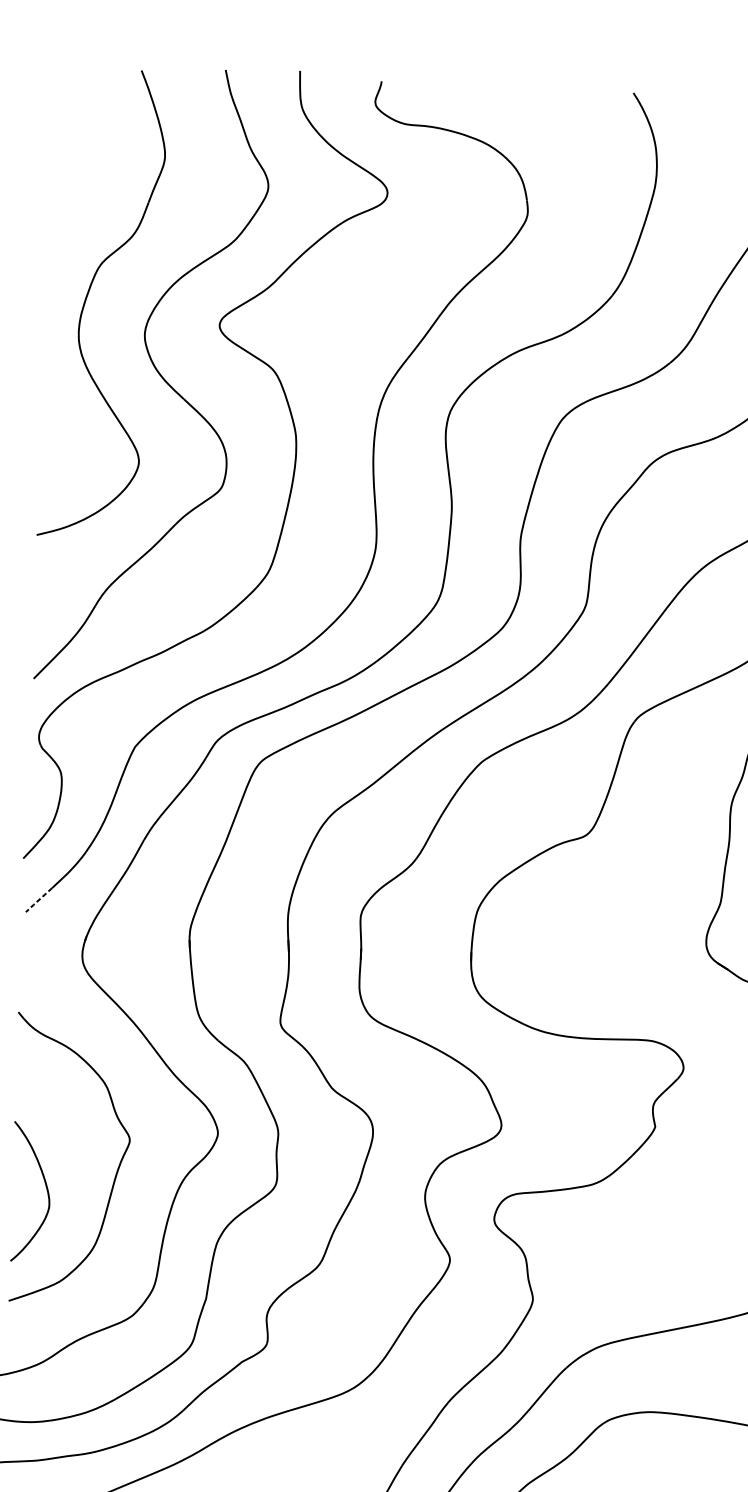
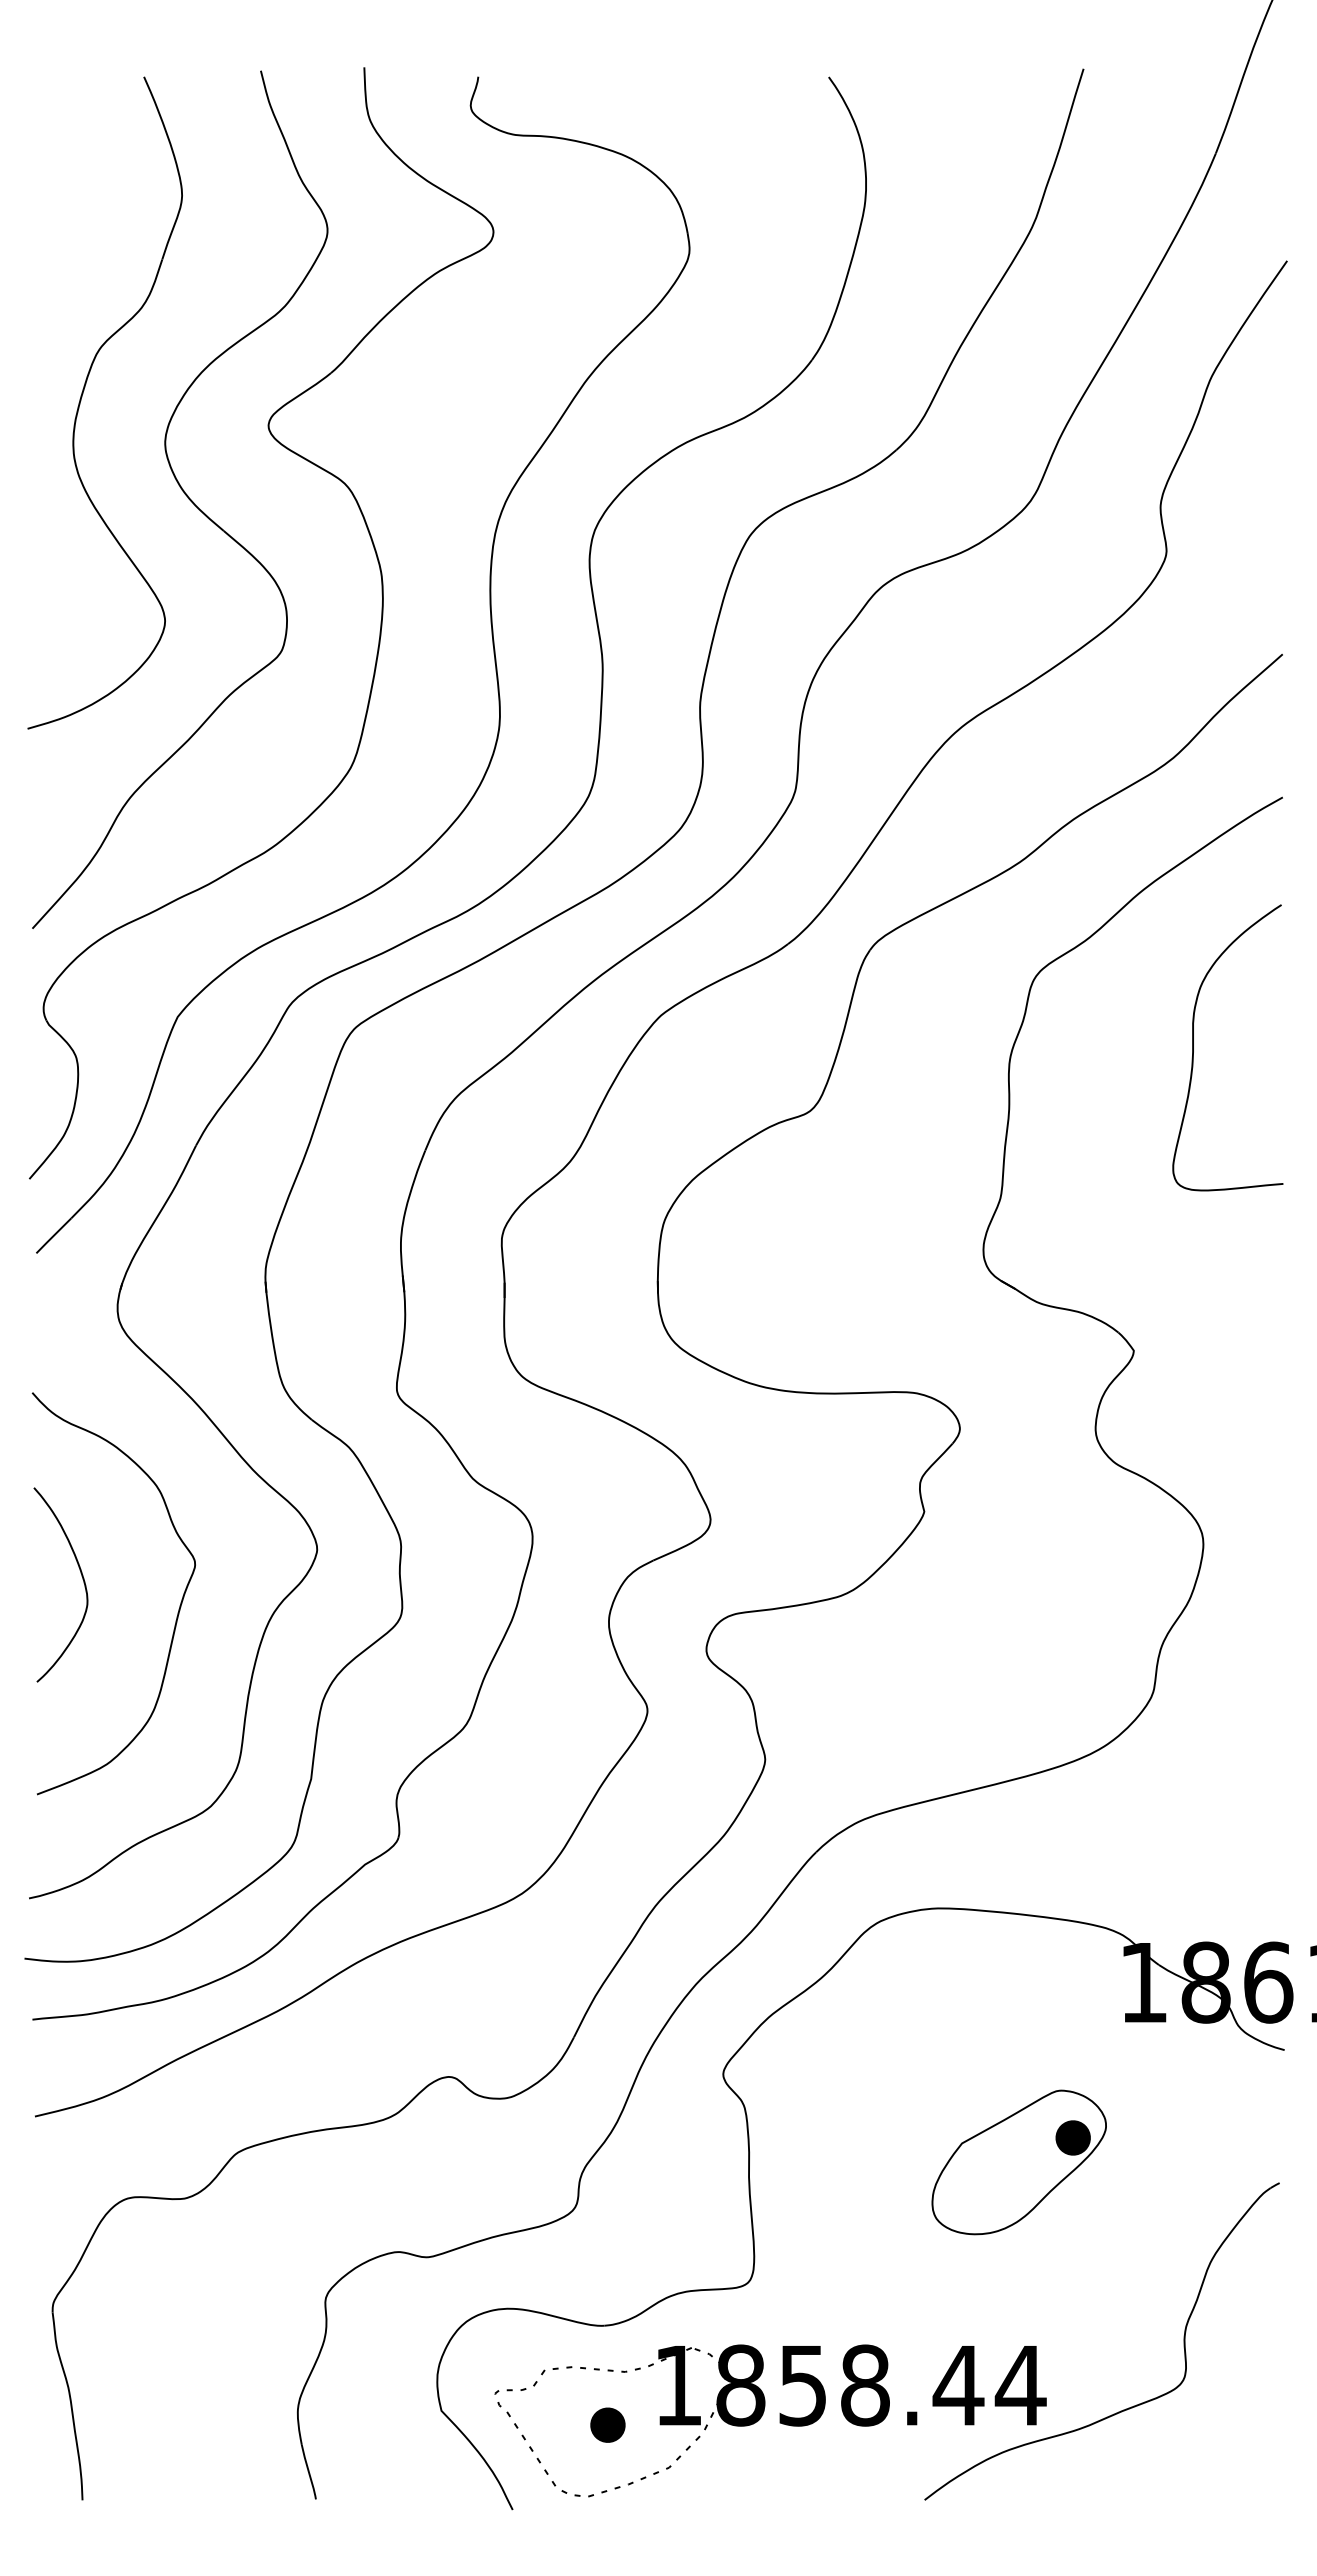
line: (38, 900) -> (53, 1236), dashed -> solid
curve: (45, 1186) -> (81, 1576), moved

